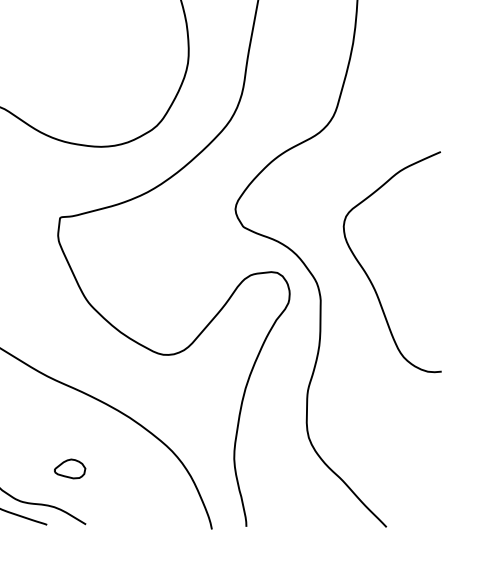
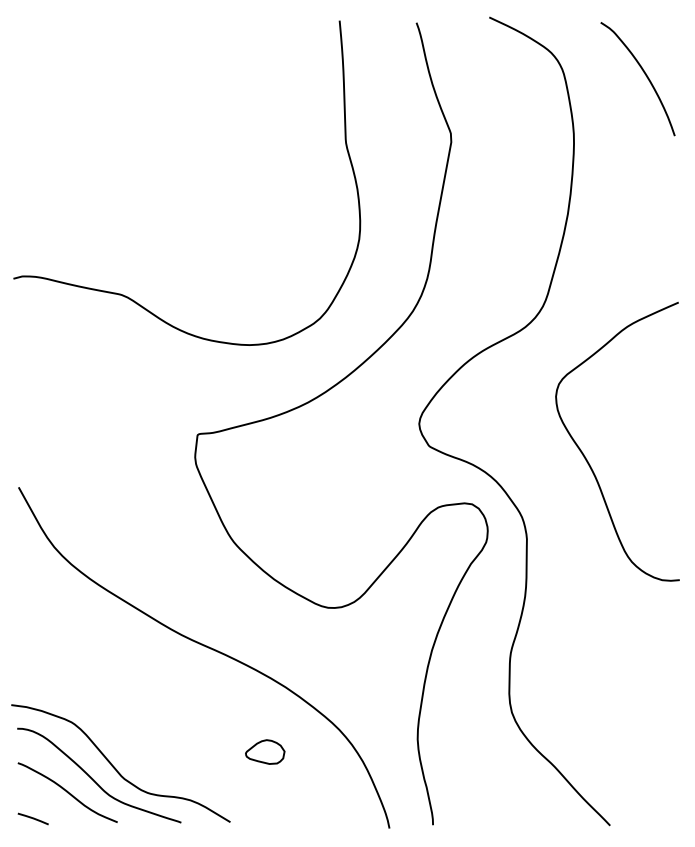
curve: (367, 274) -> (586, 457), moved
part: (70, 468) -> (265, 751), moved

